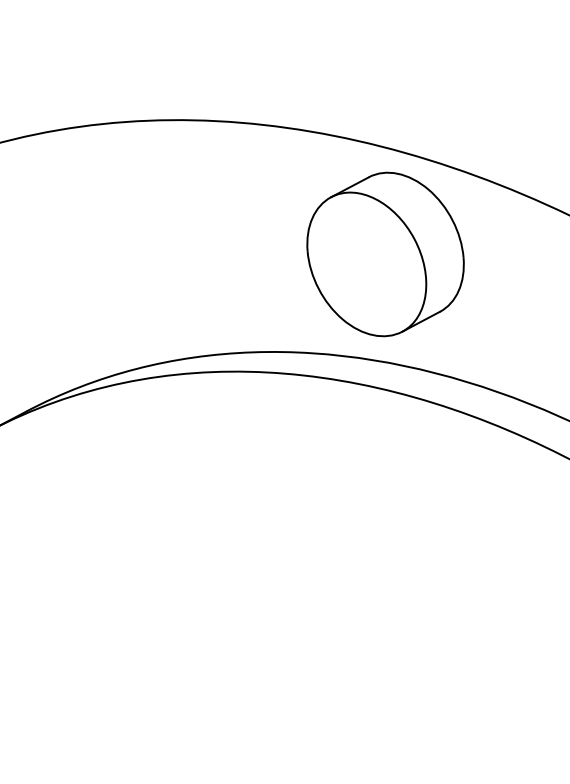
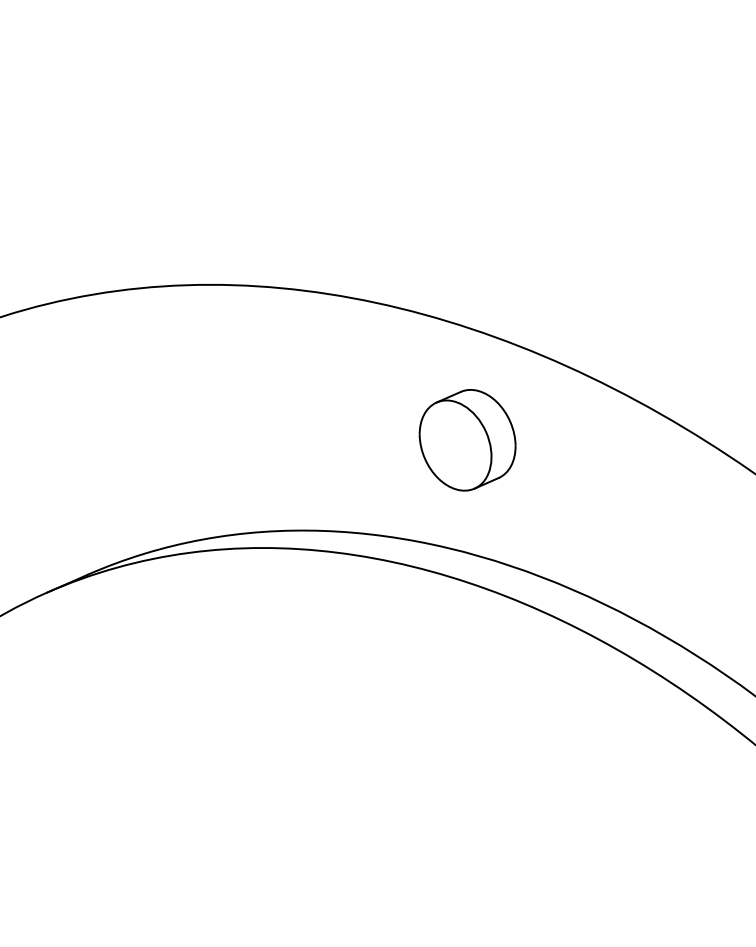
part: (385, 254) -> (467, 440), size x0.6

